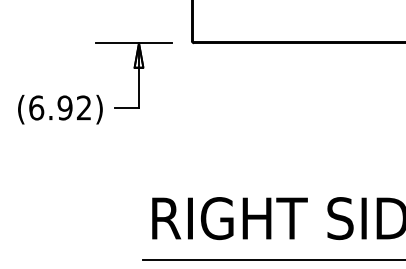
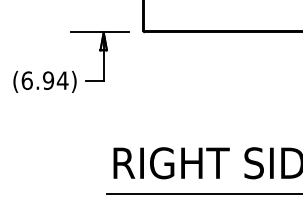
text: (83, 107) -> (62, 80), (6.92) -> (6.94)

